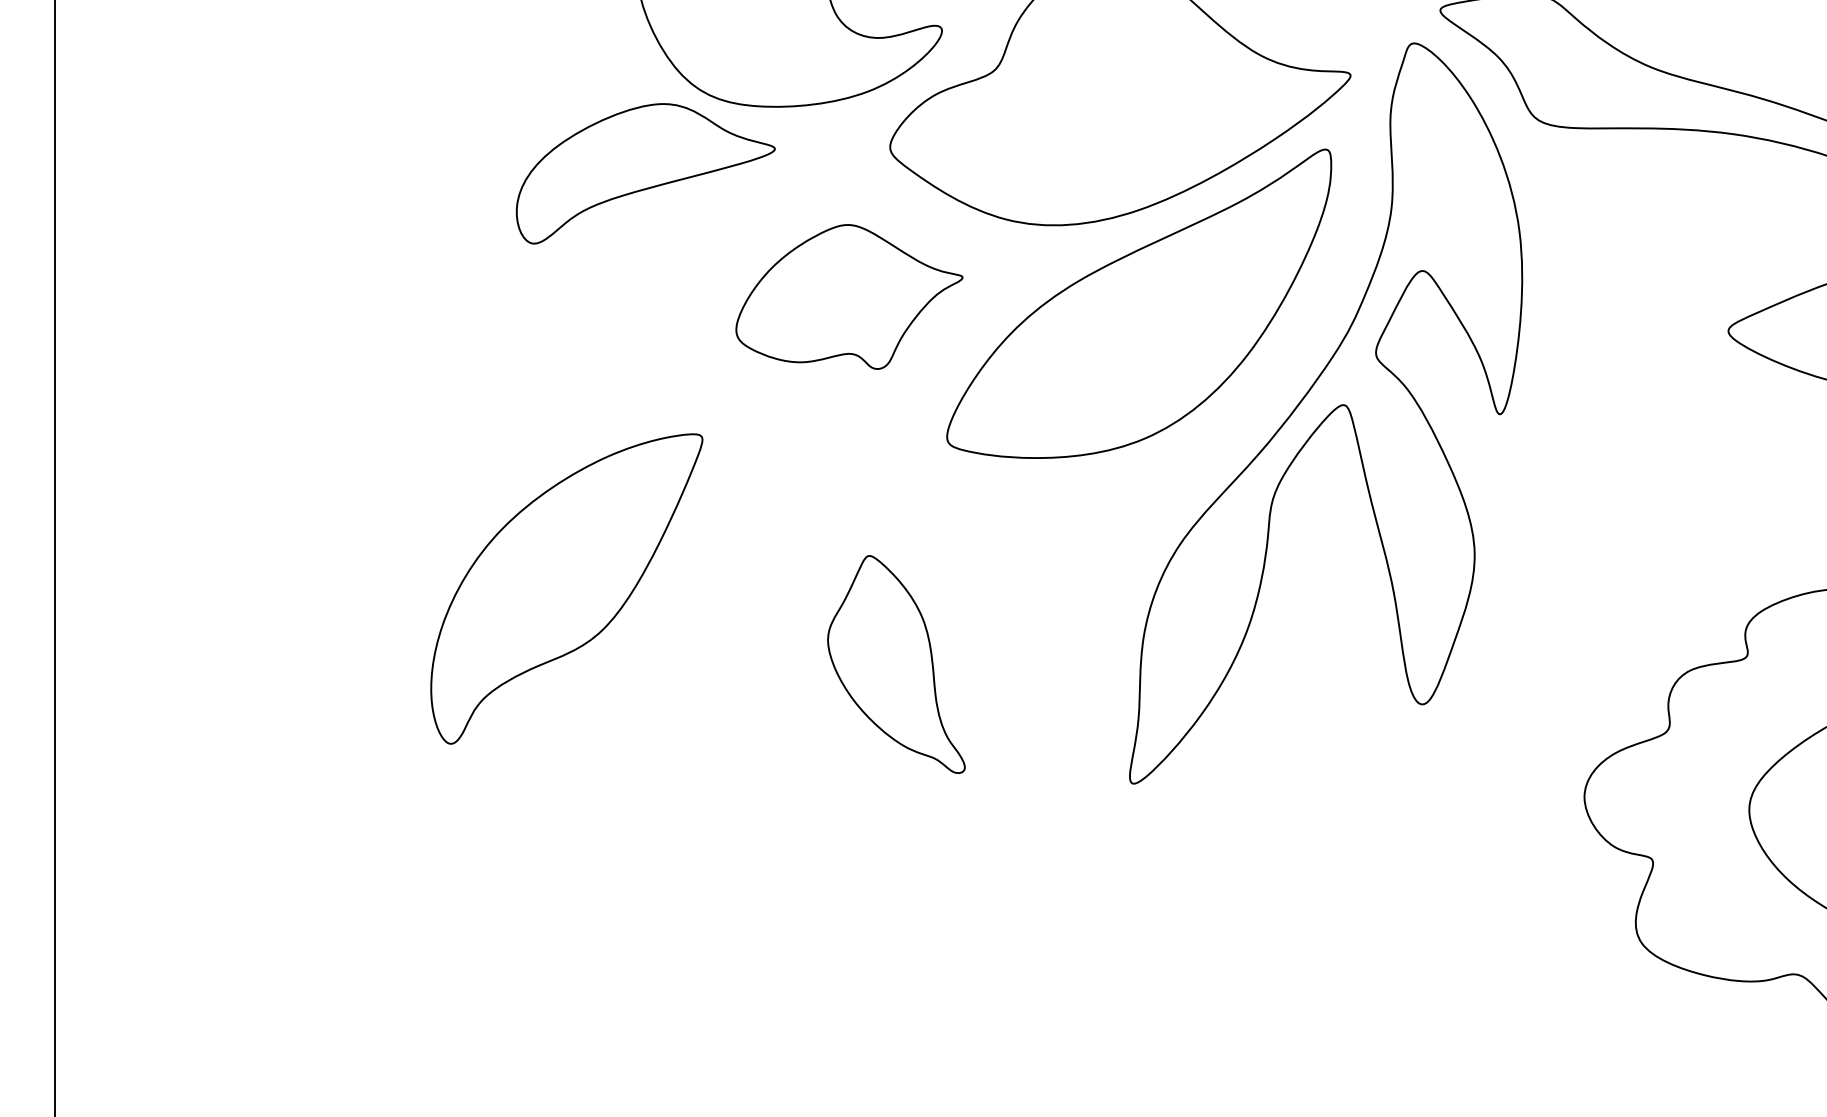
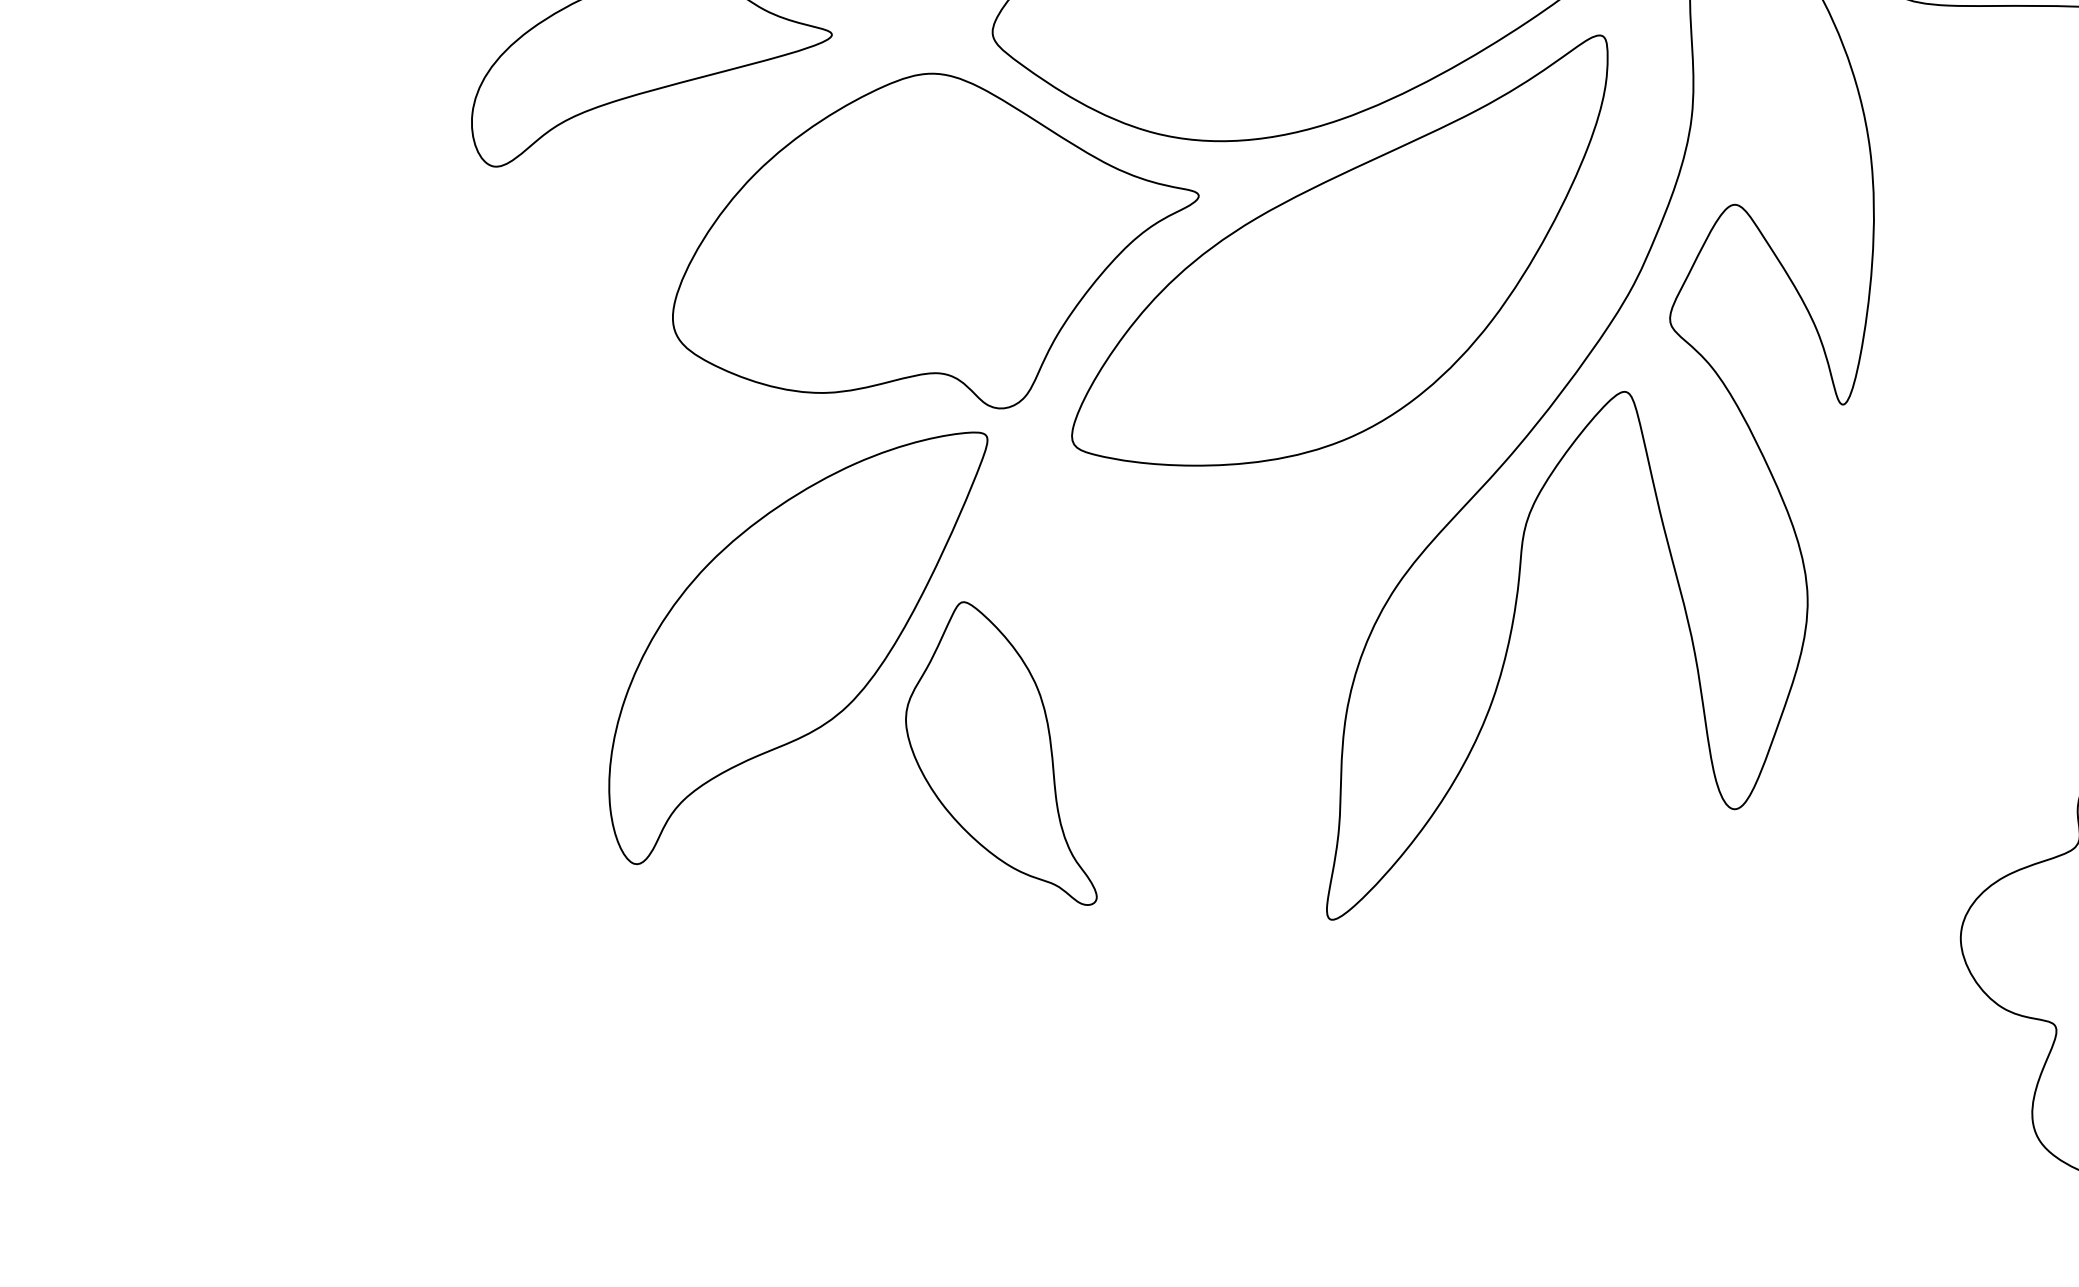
part: (849, 296) -> (935, 240), size x1.67
part: (566, 588) -> (797, 647), moved

